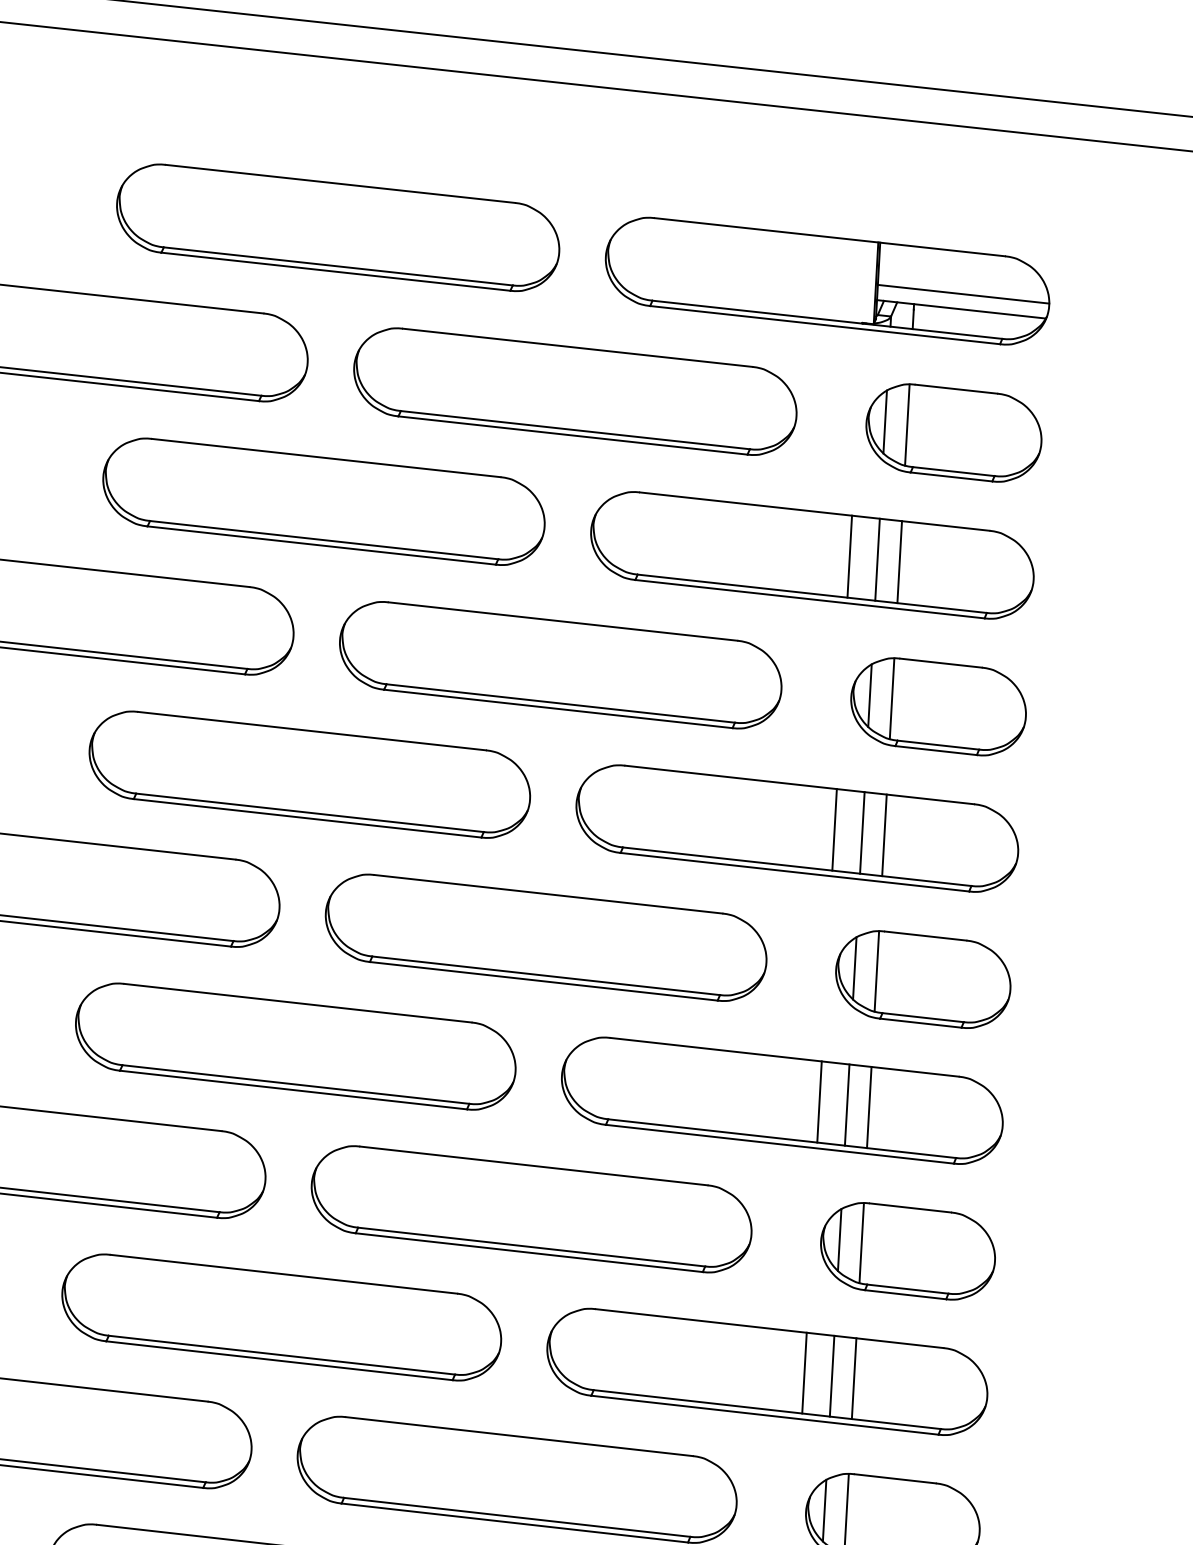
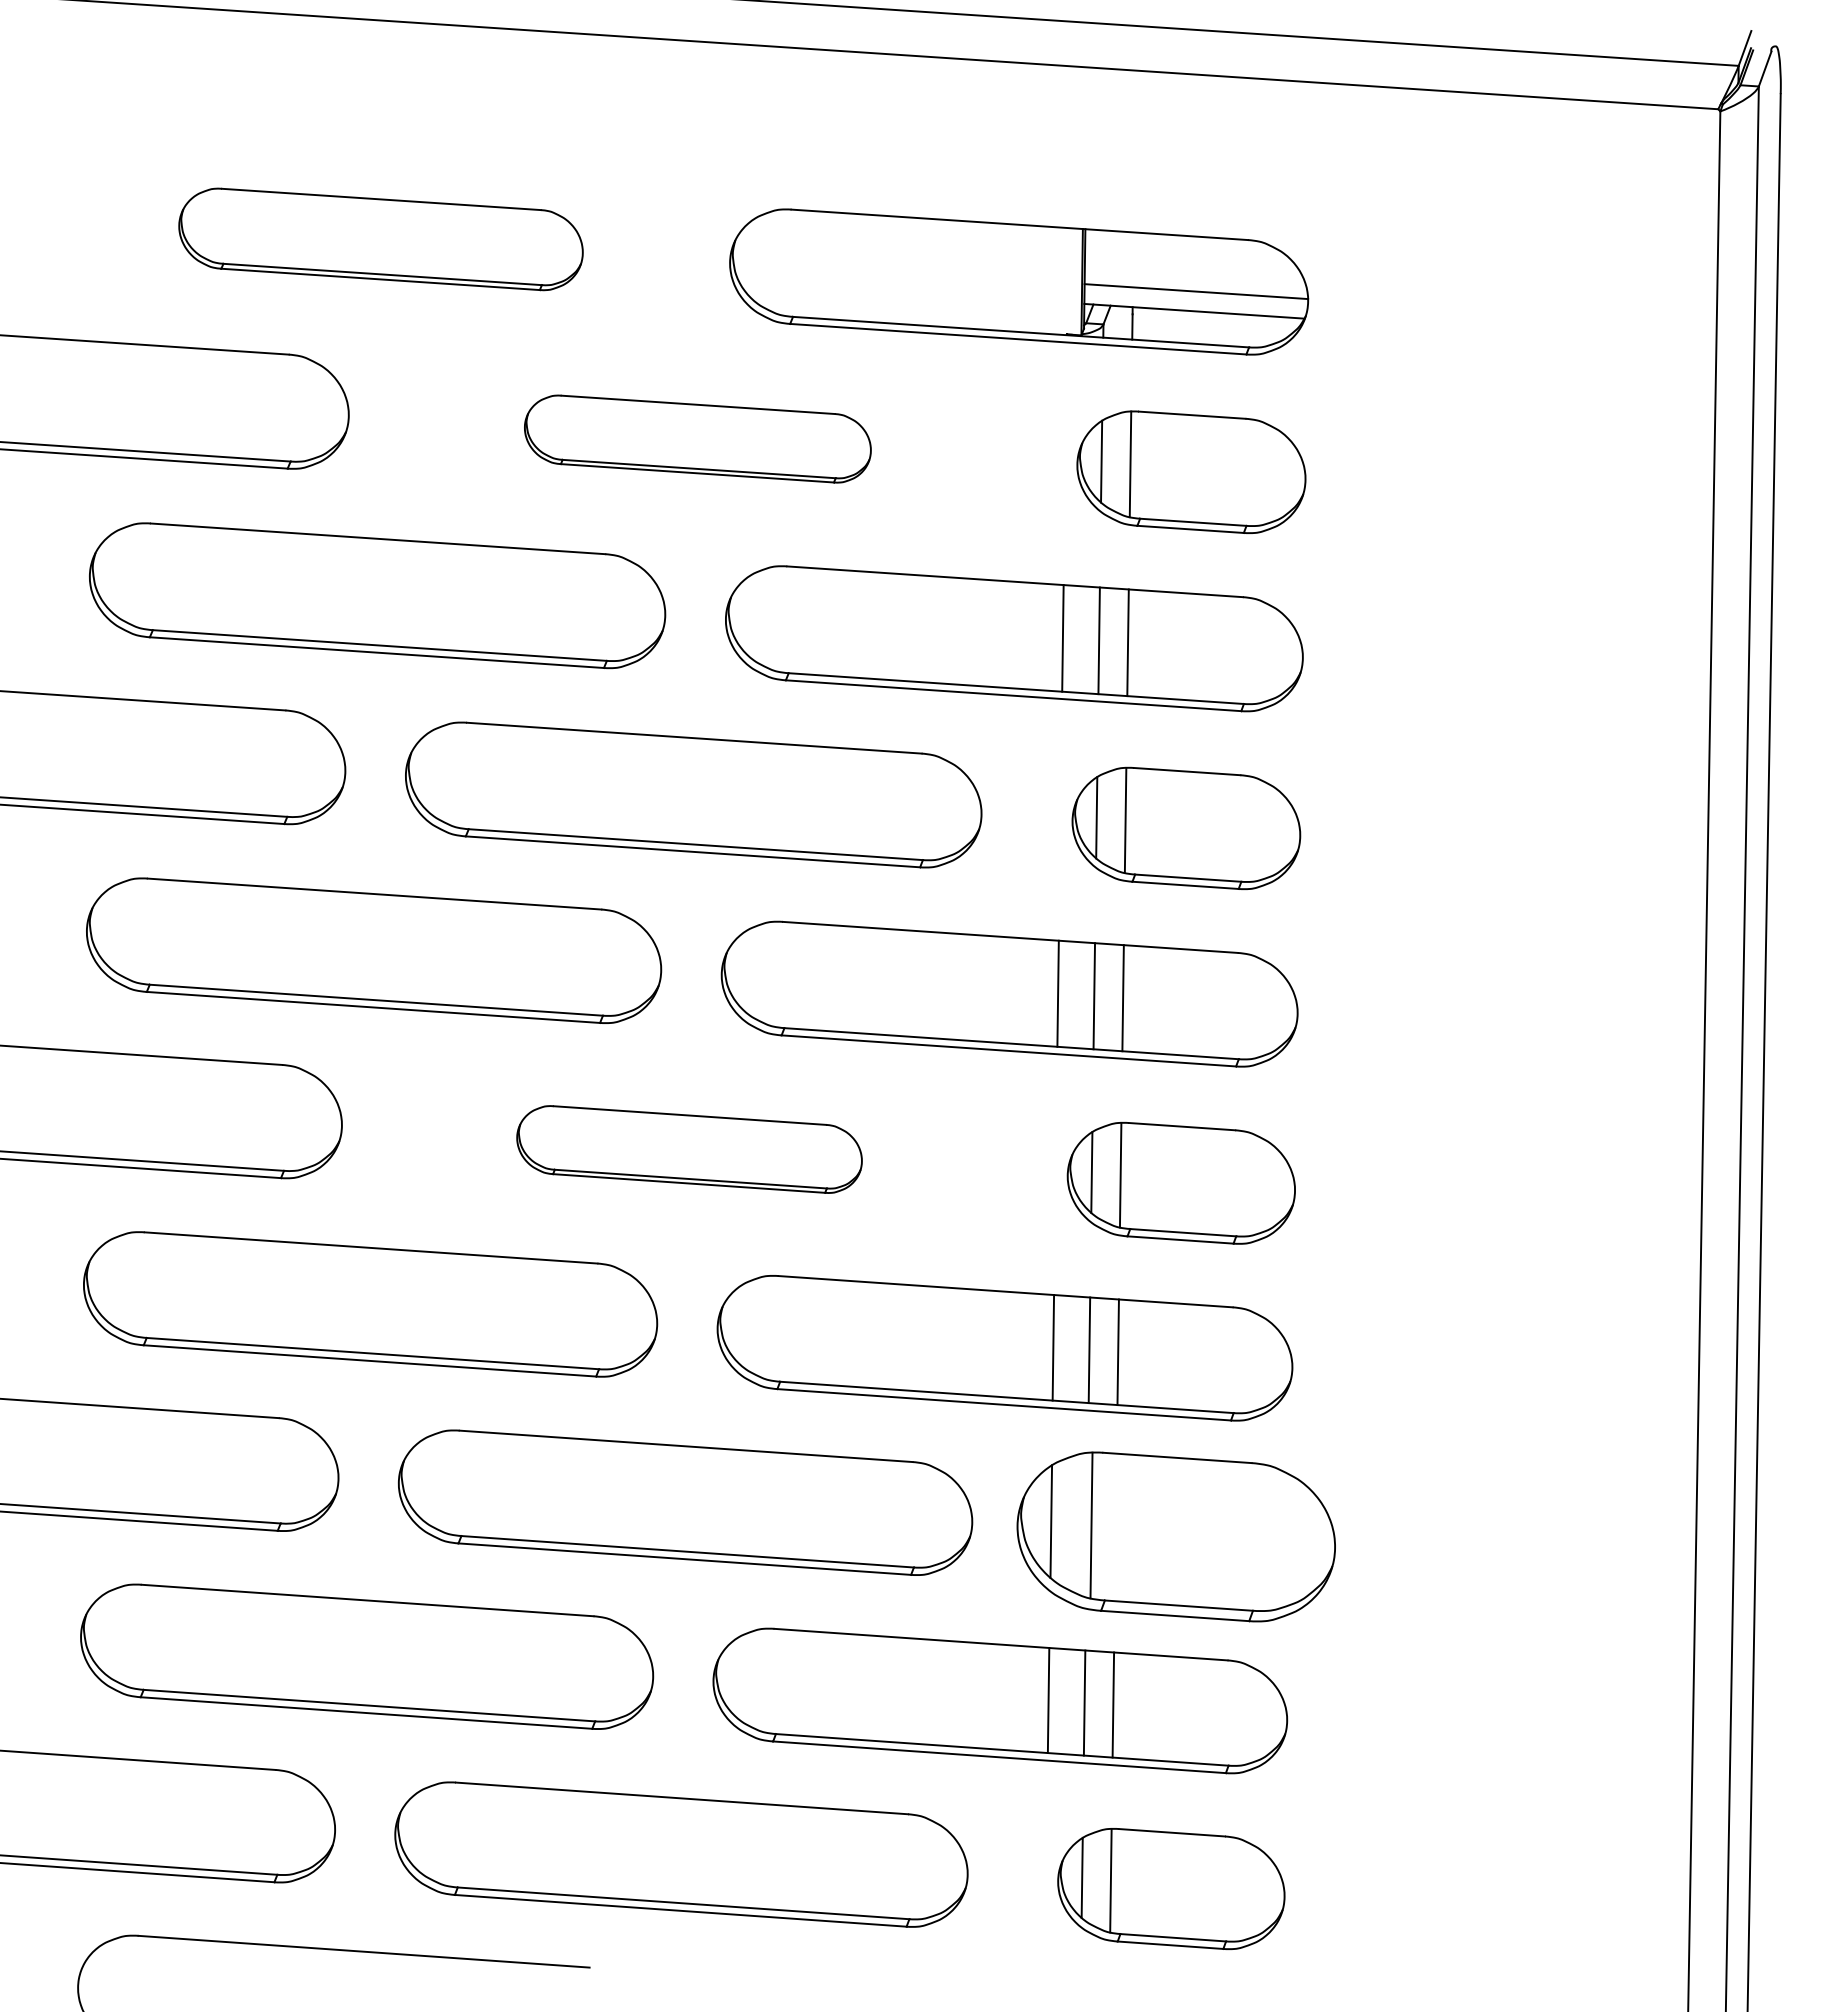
part: (337, 227) -> (380, 239), size x0.7
part: (575, 391) -> (697, 438), size x0.6
part: (546, 937) -> (689, 1149), size x0.6
part: (908, 1251) -> (1176, 1536), size x1.4

